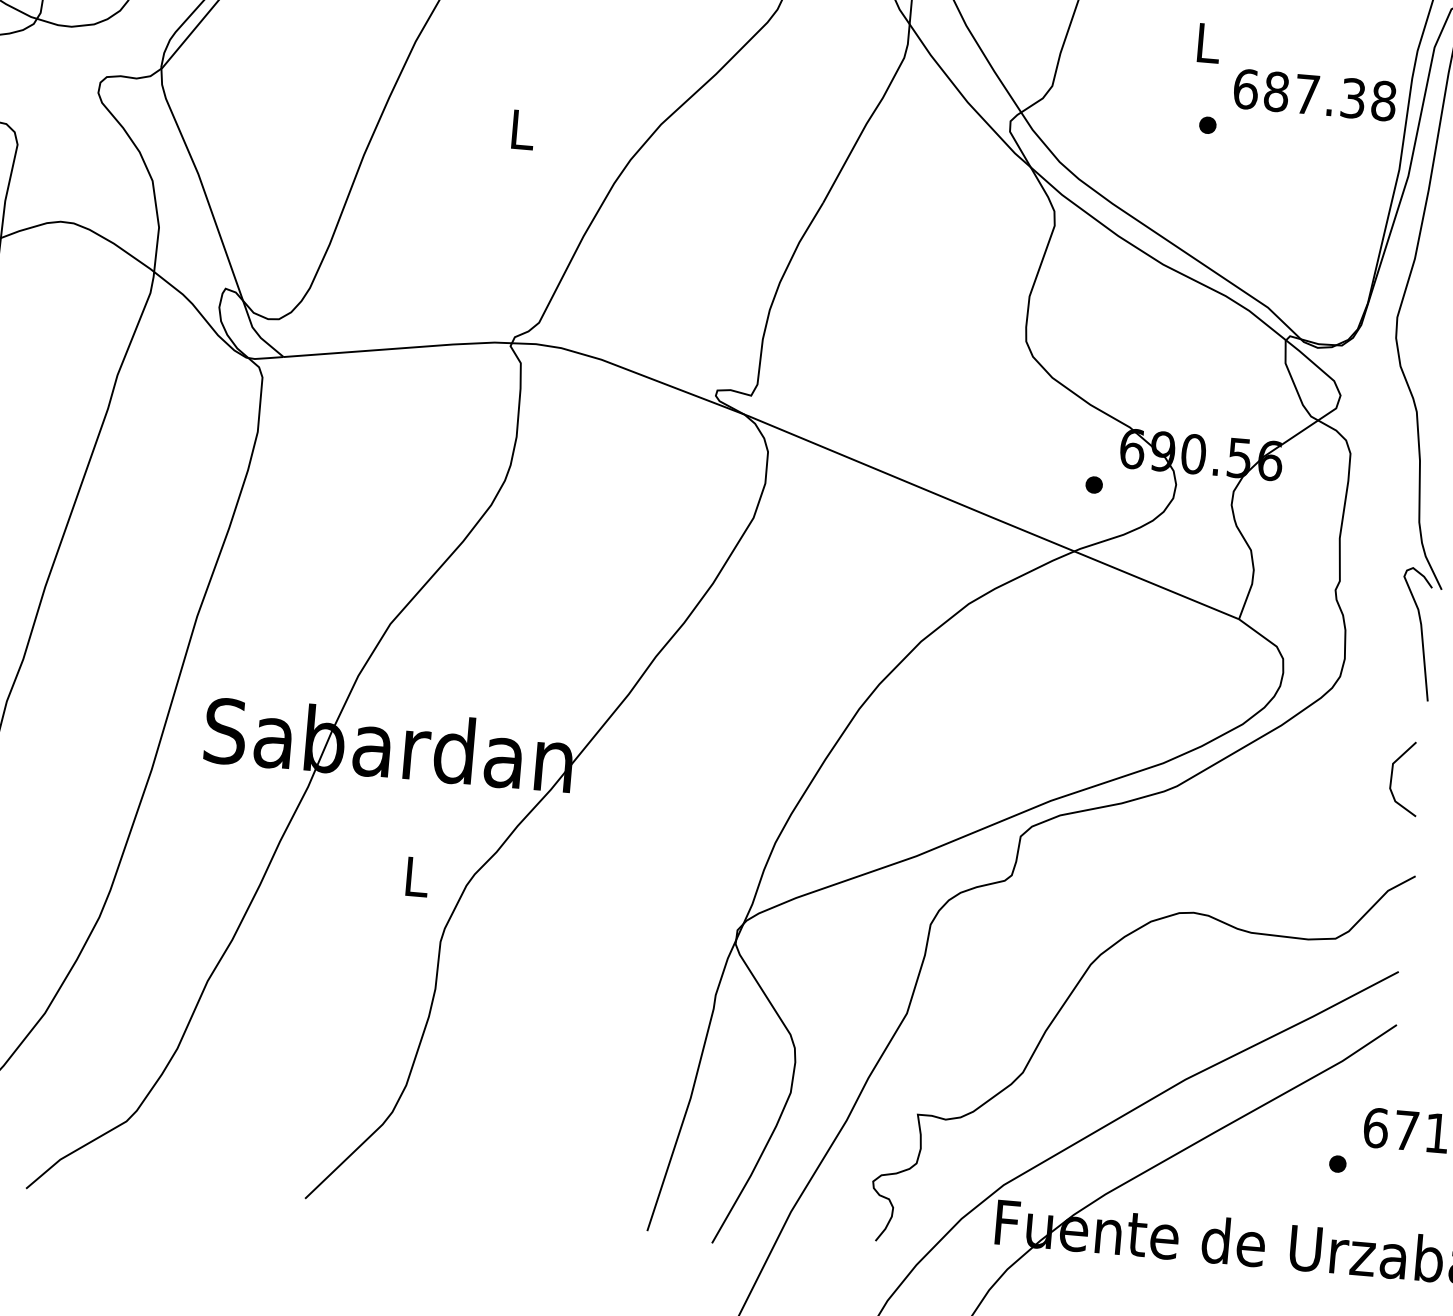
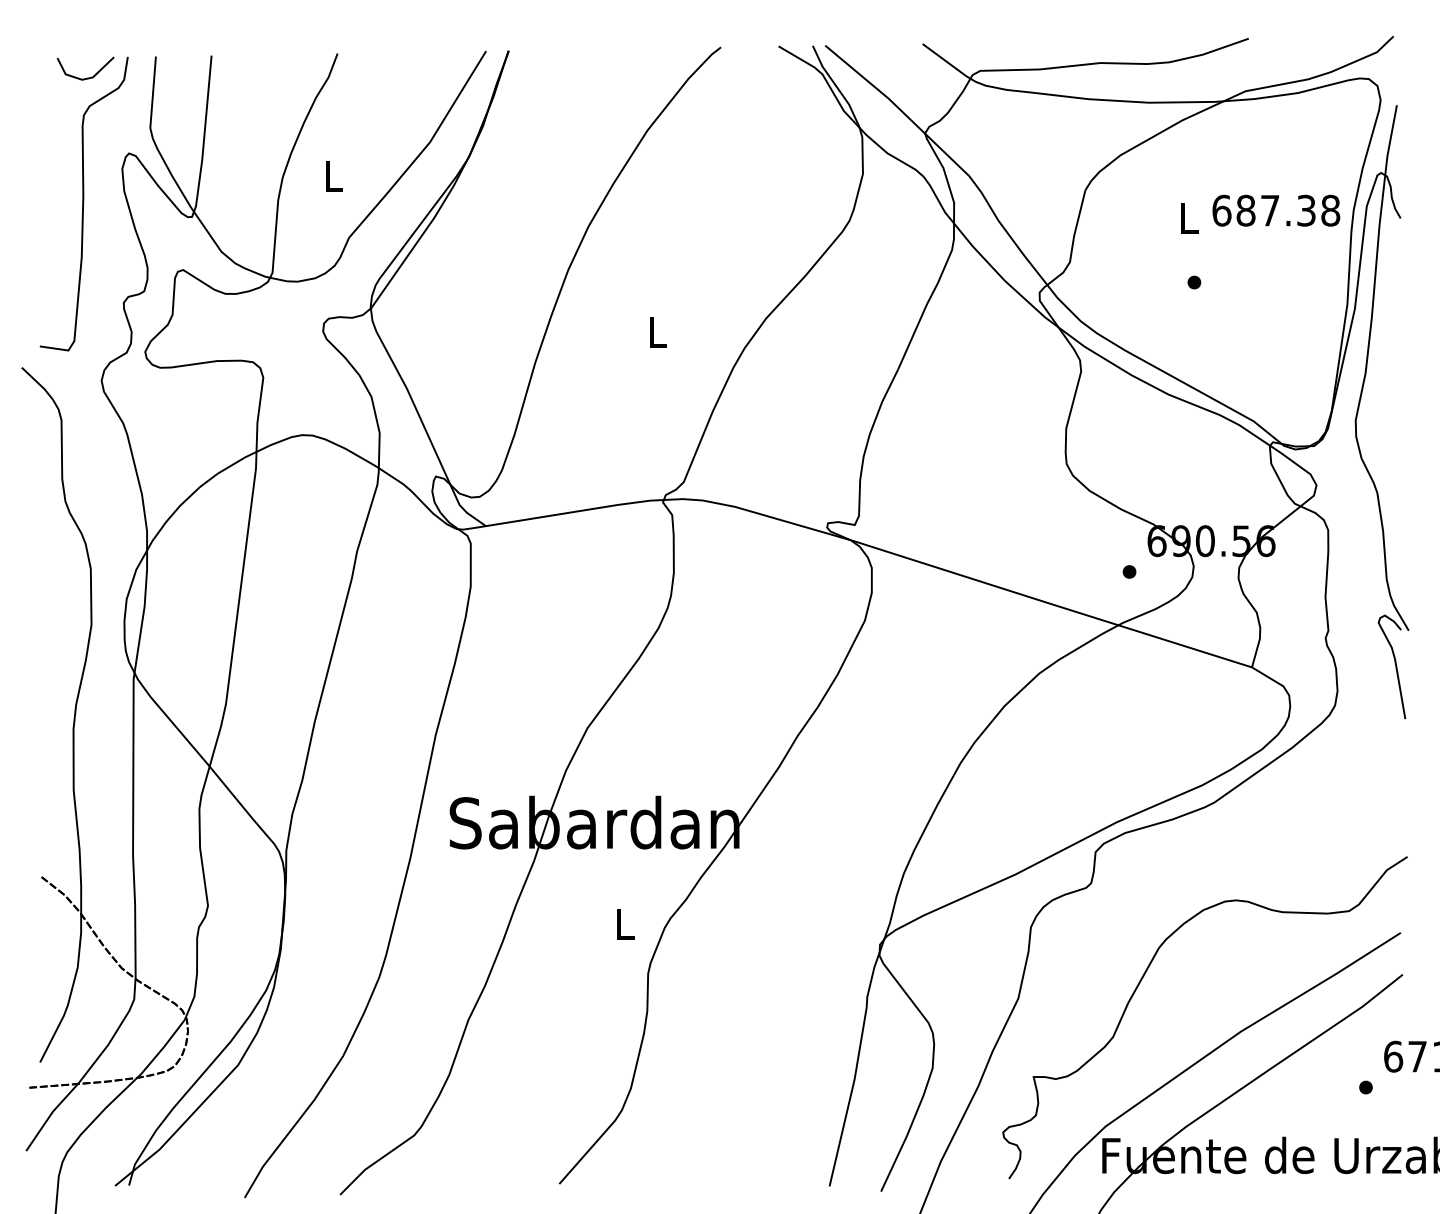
text: (1315, 94) -> (1276, 210), moved
line: (1392, 776) -> (1382, 780), removed

